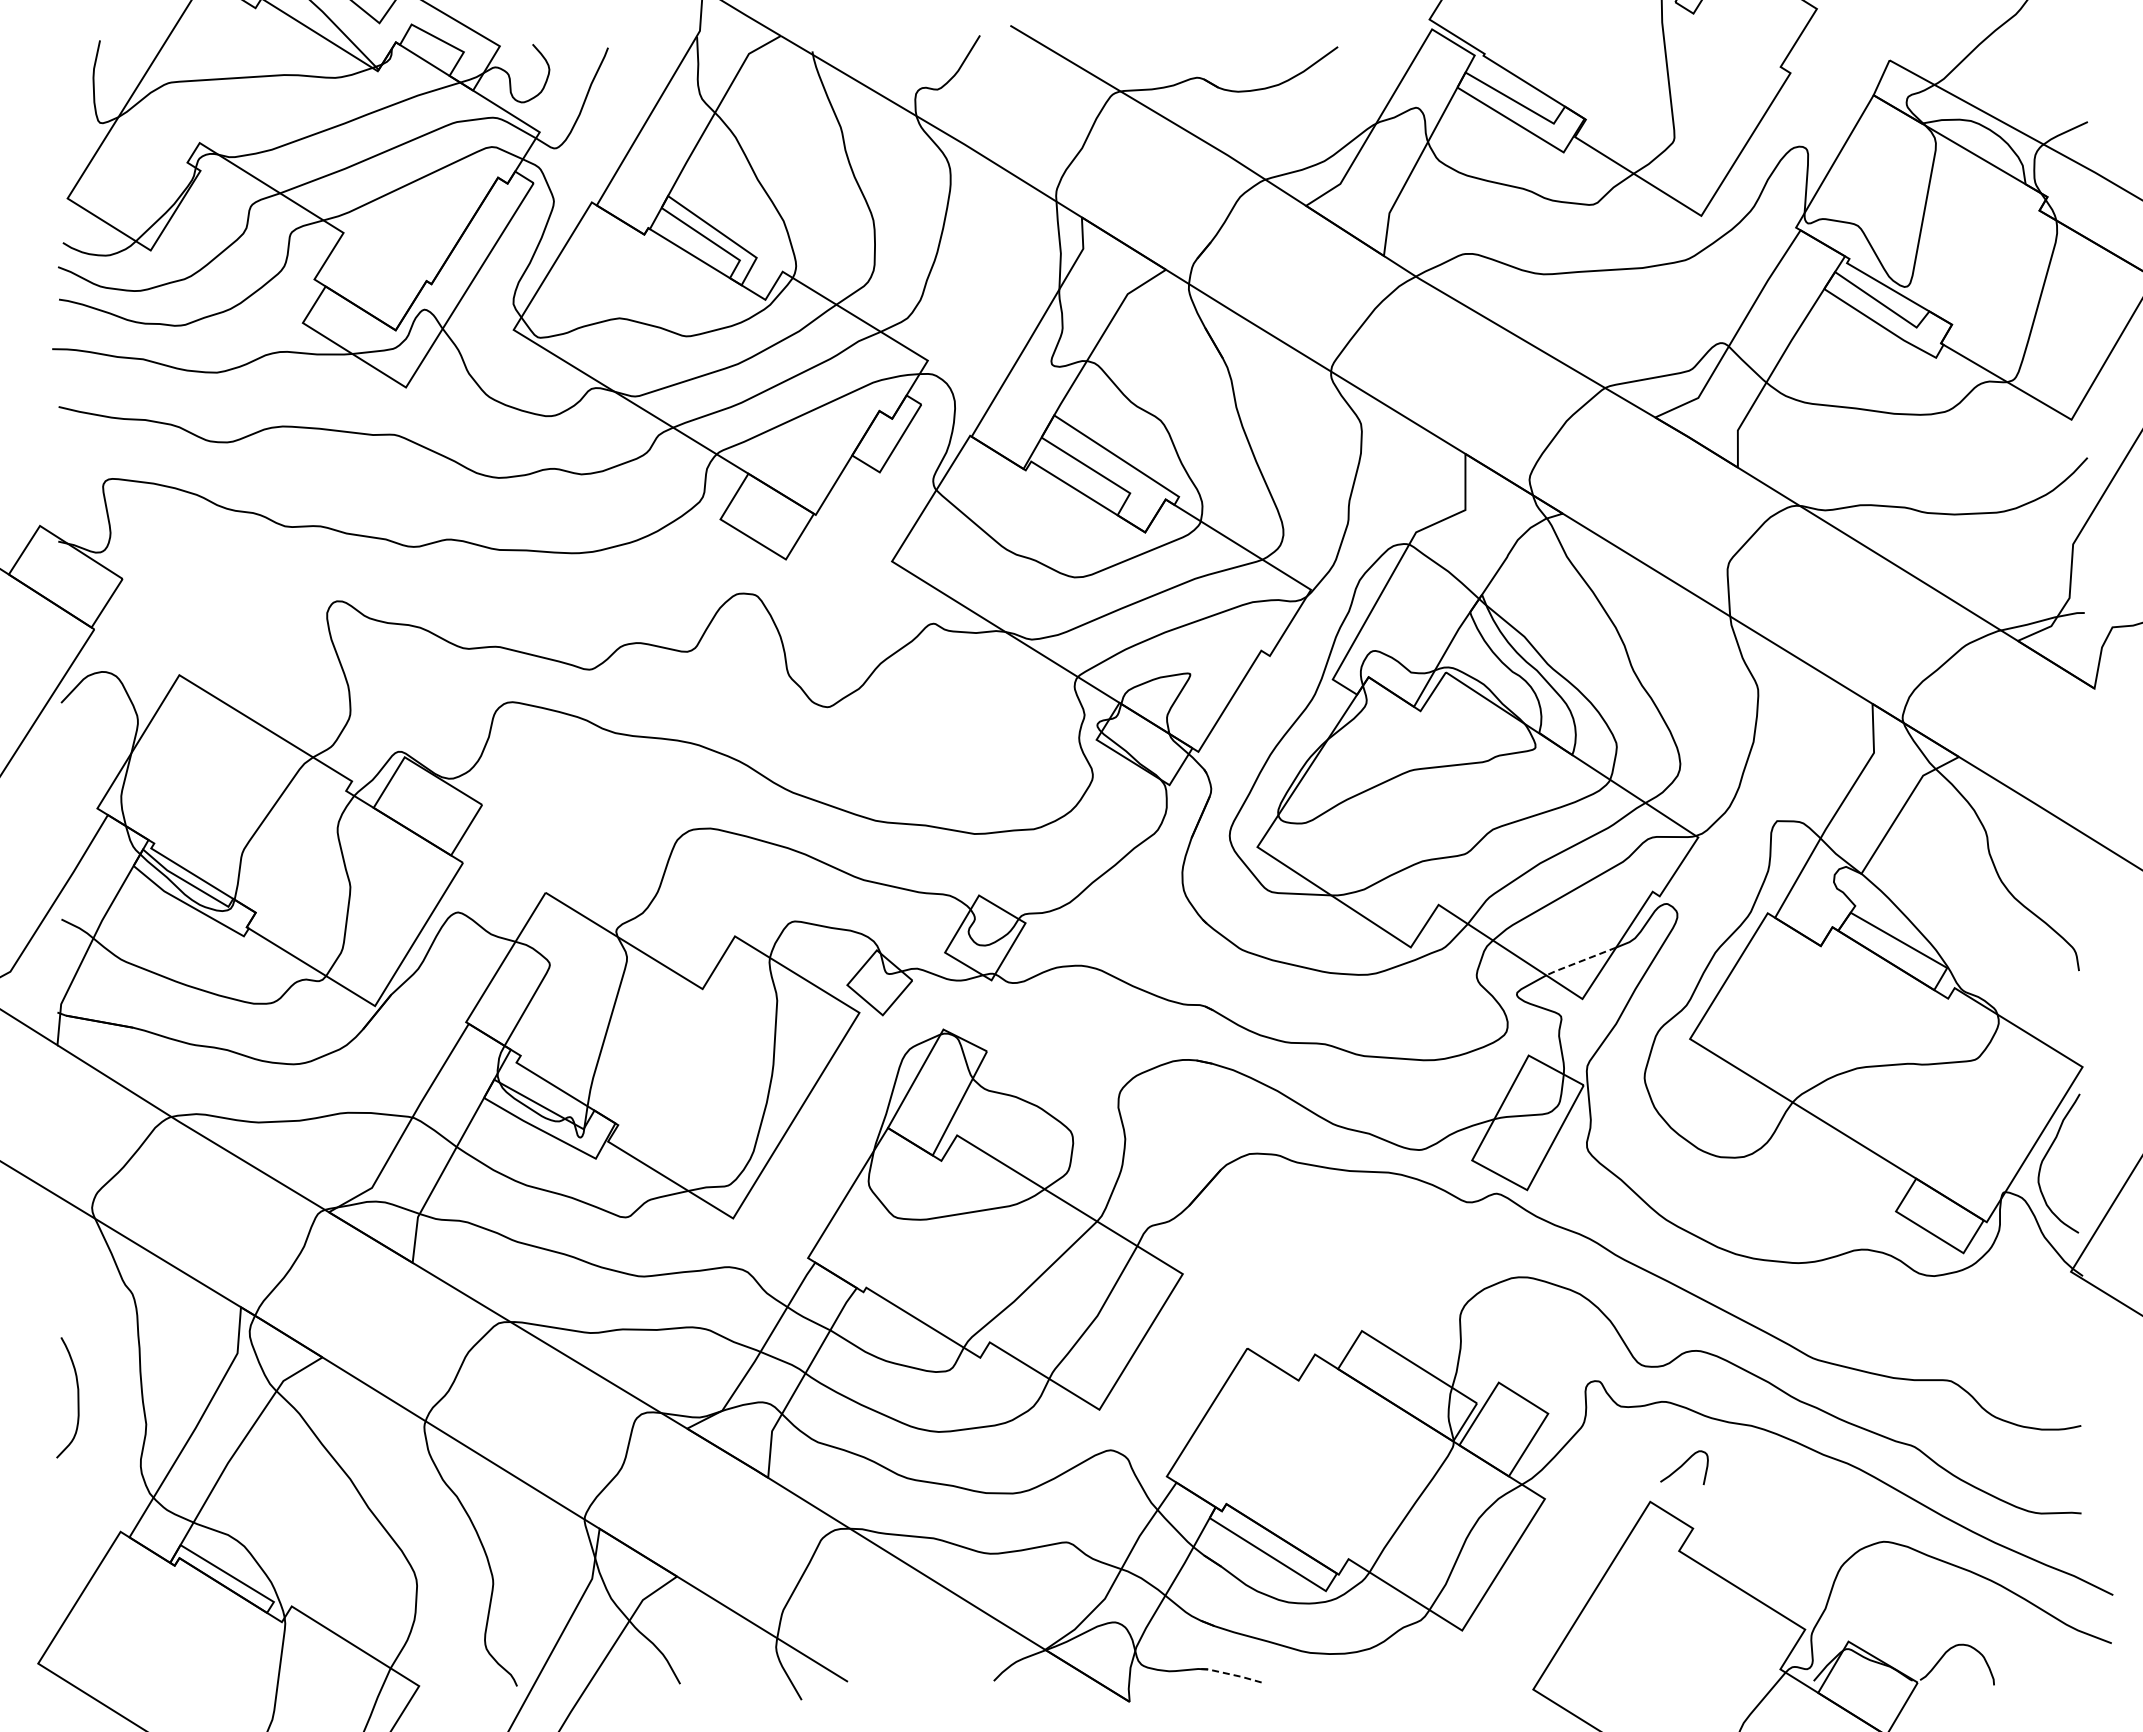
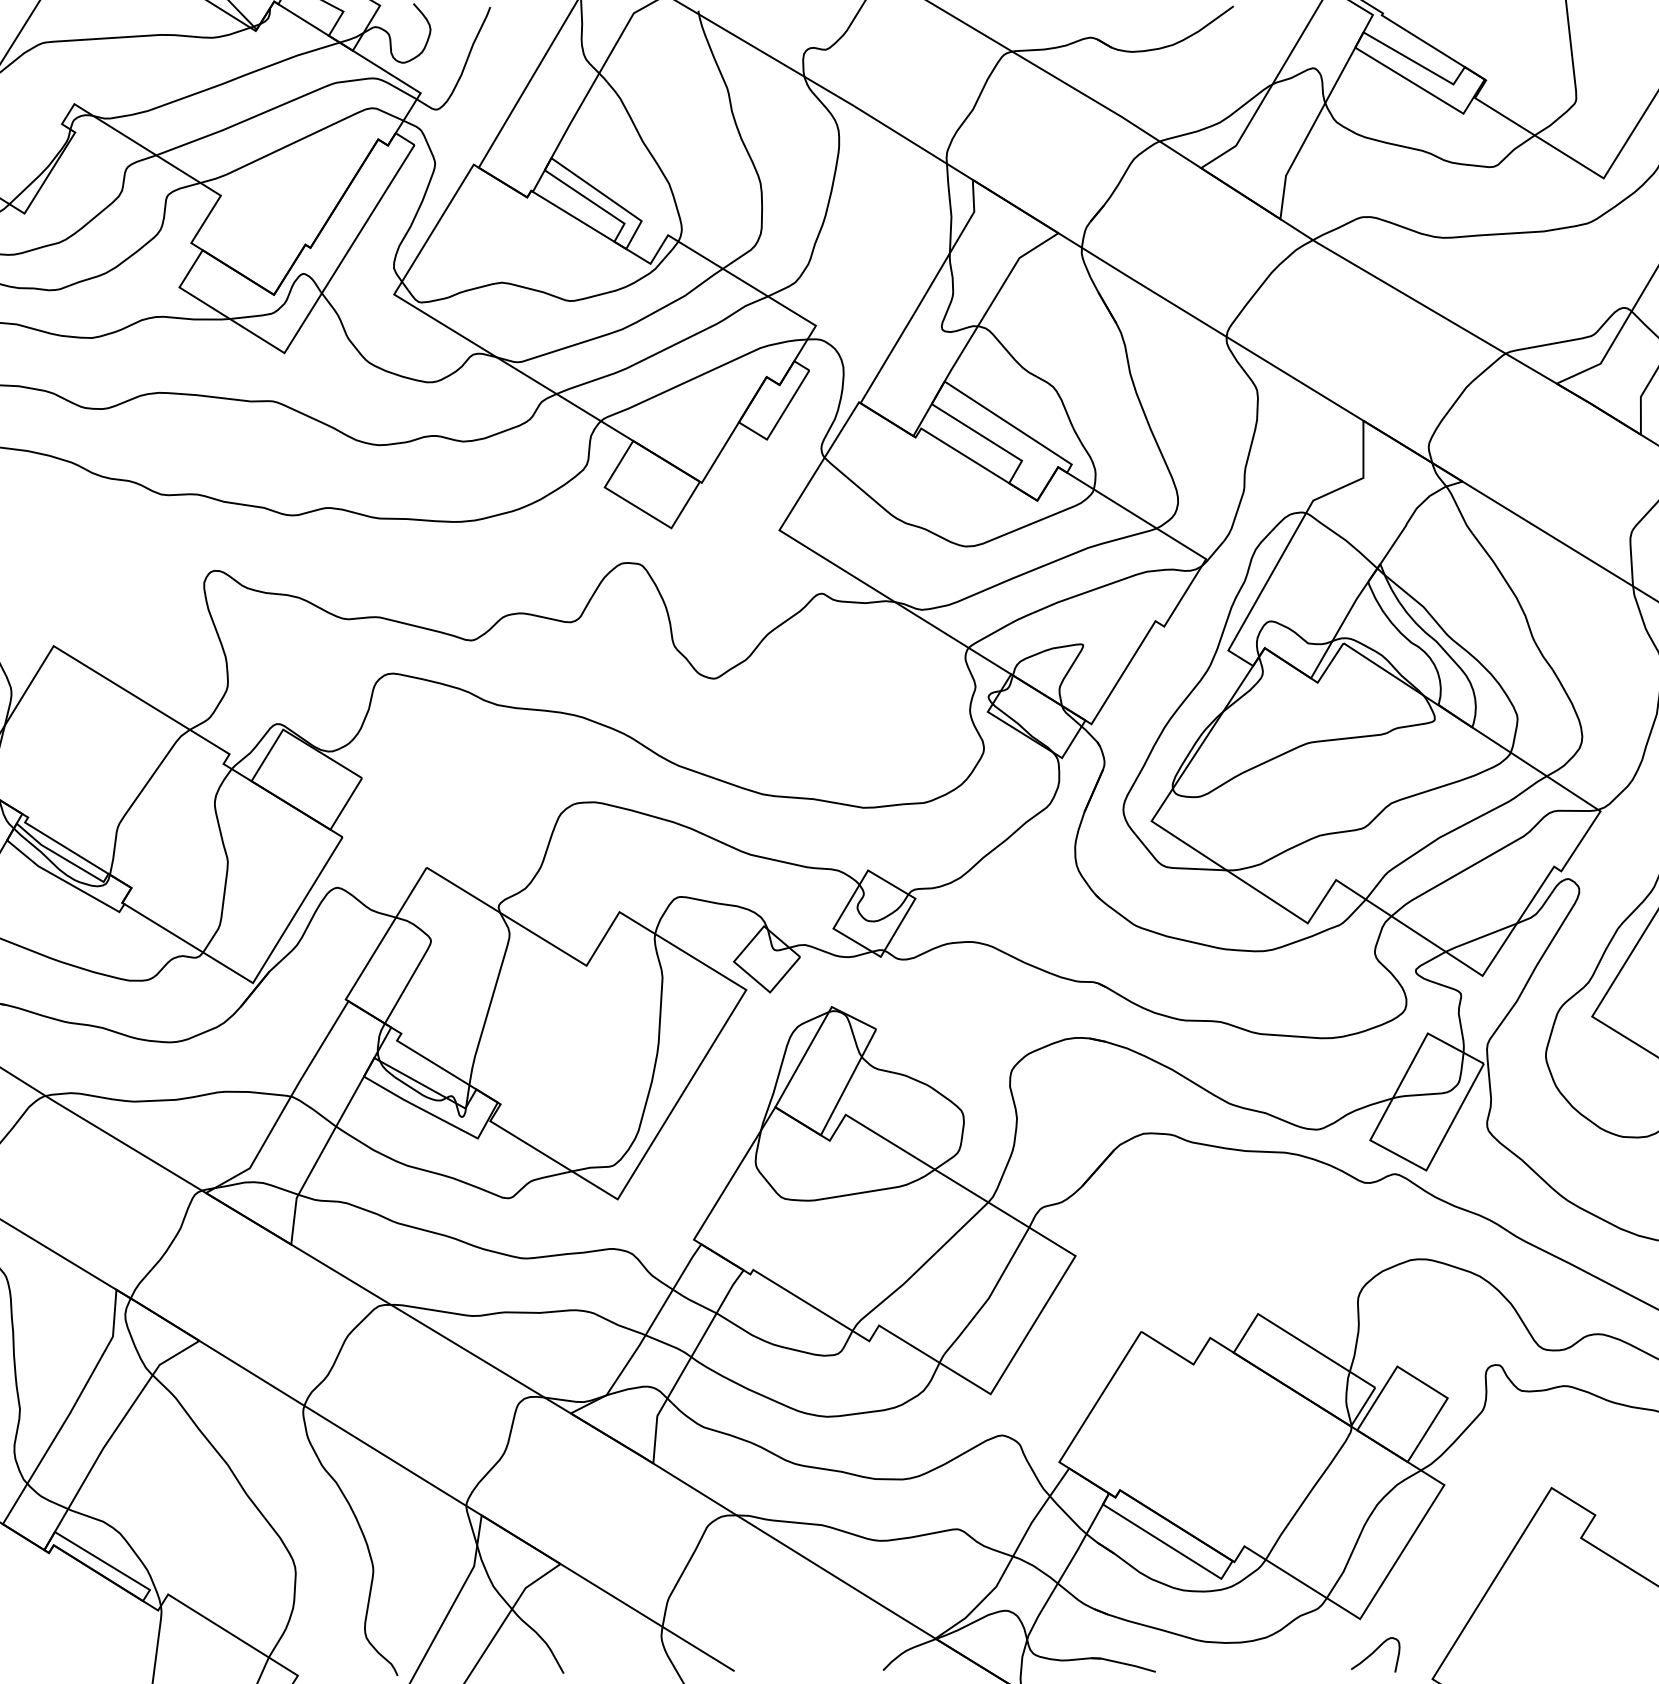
line: (1580, 961) -> (1480, 937), dashed -> solid
curve: (1683, 1465) -> (1374, 1652), moved
line: (1230, 1674) -> (1124, 1663), dashed -> solid

